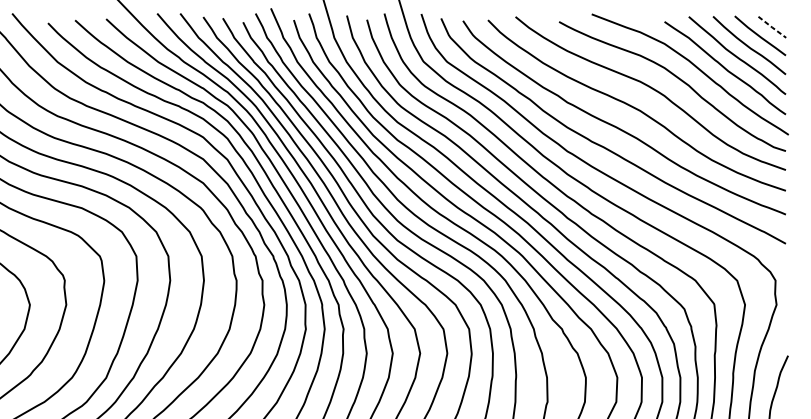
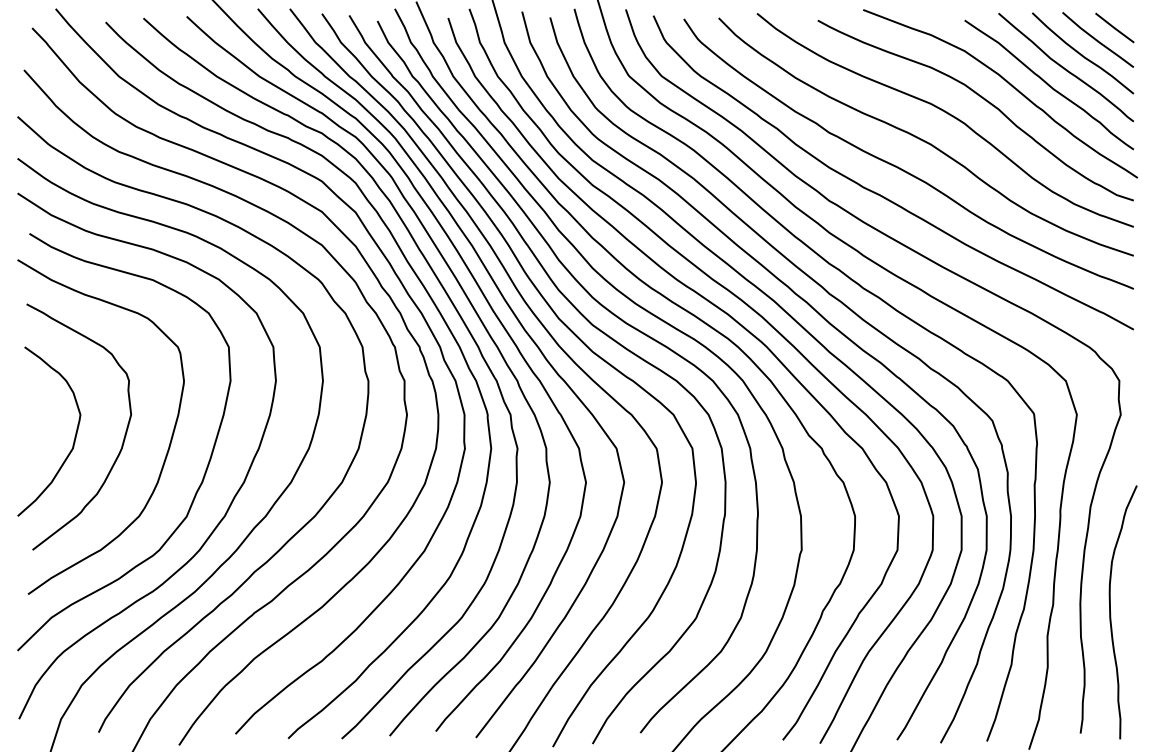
line: (772, 27) -> (1114, 28), dashed -> solid

